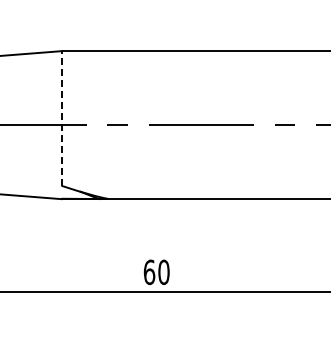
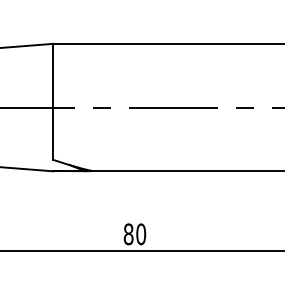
line: (61, 117) -> (52, 101), dashed -> solid
text: (149, 271) -> (128, 233), 60 -> 80

